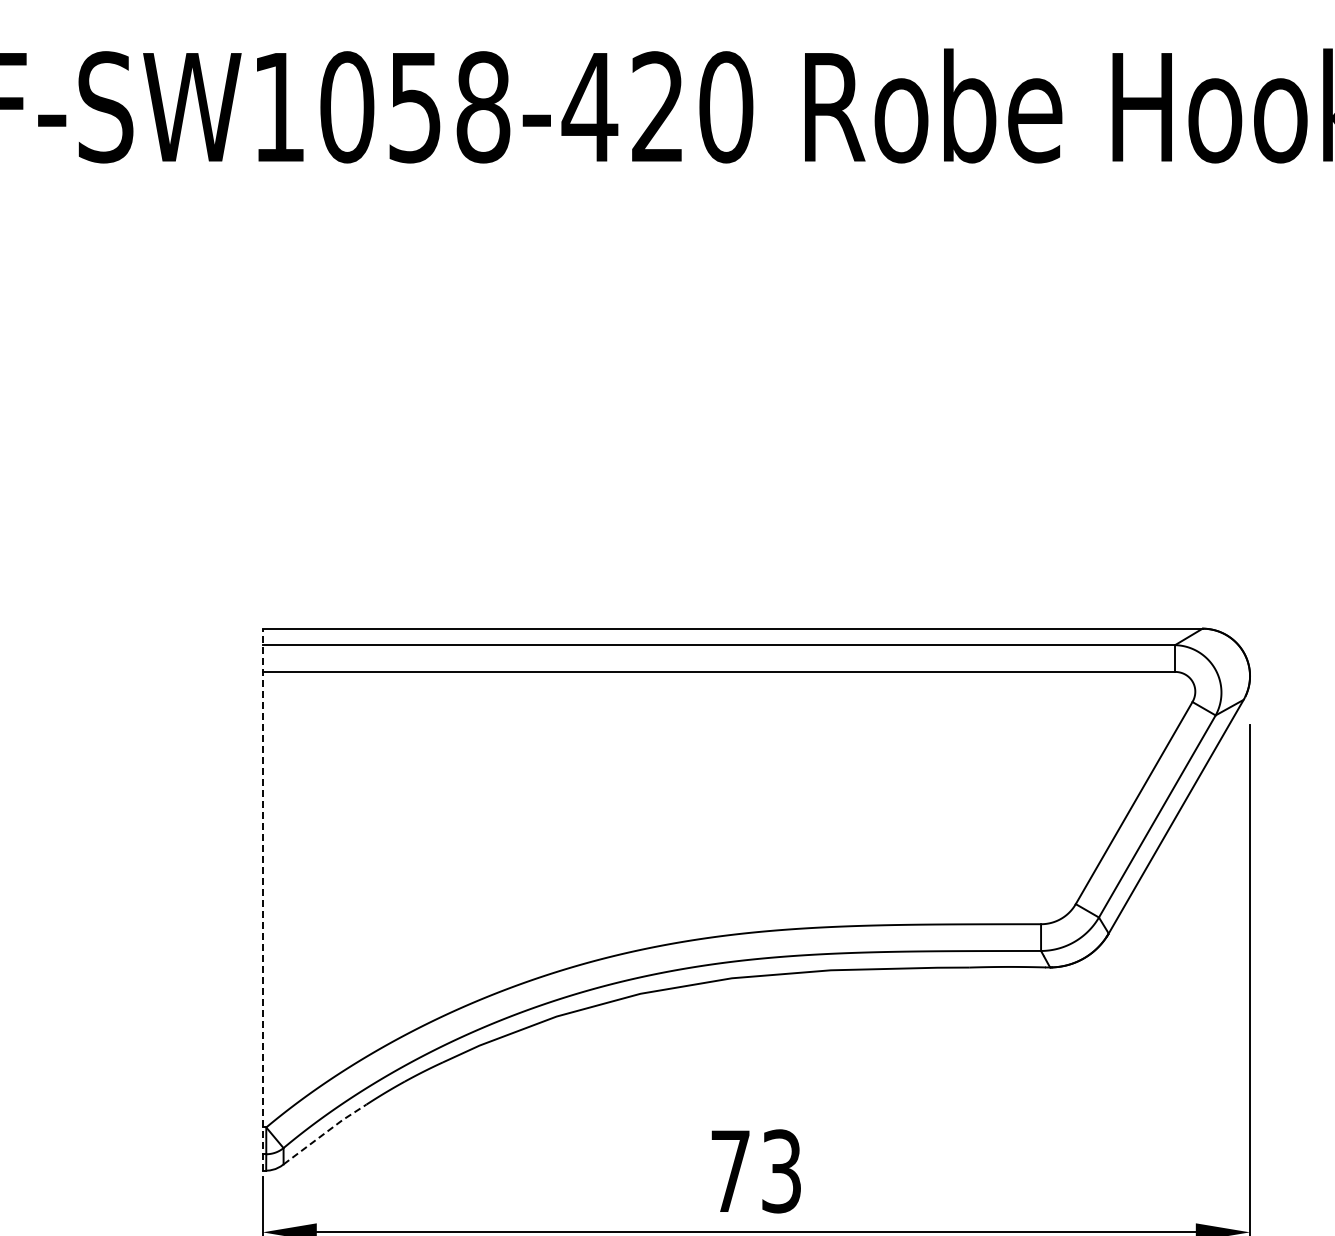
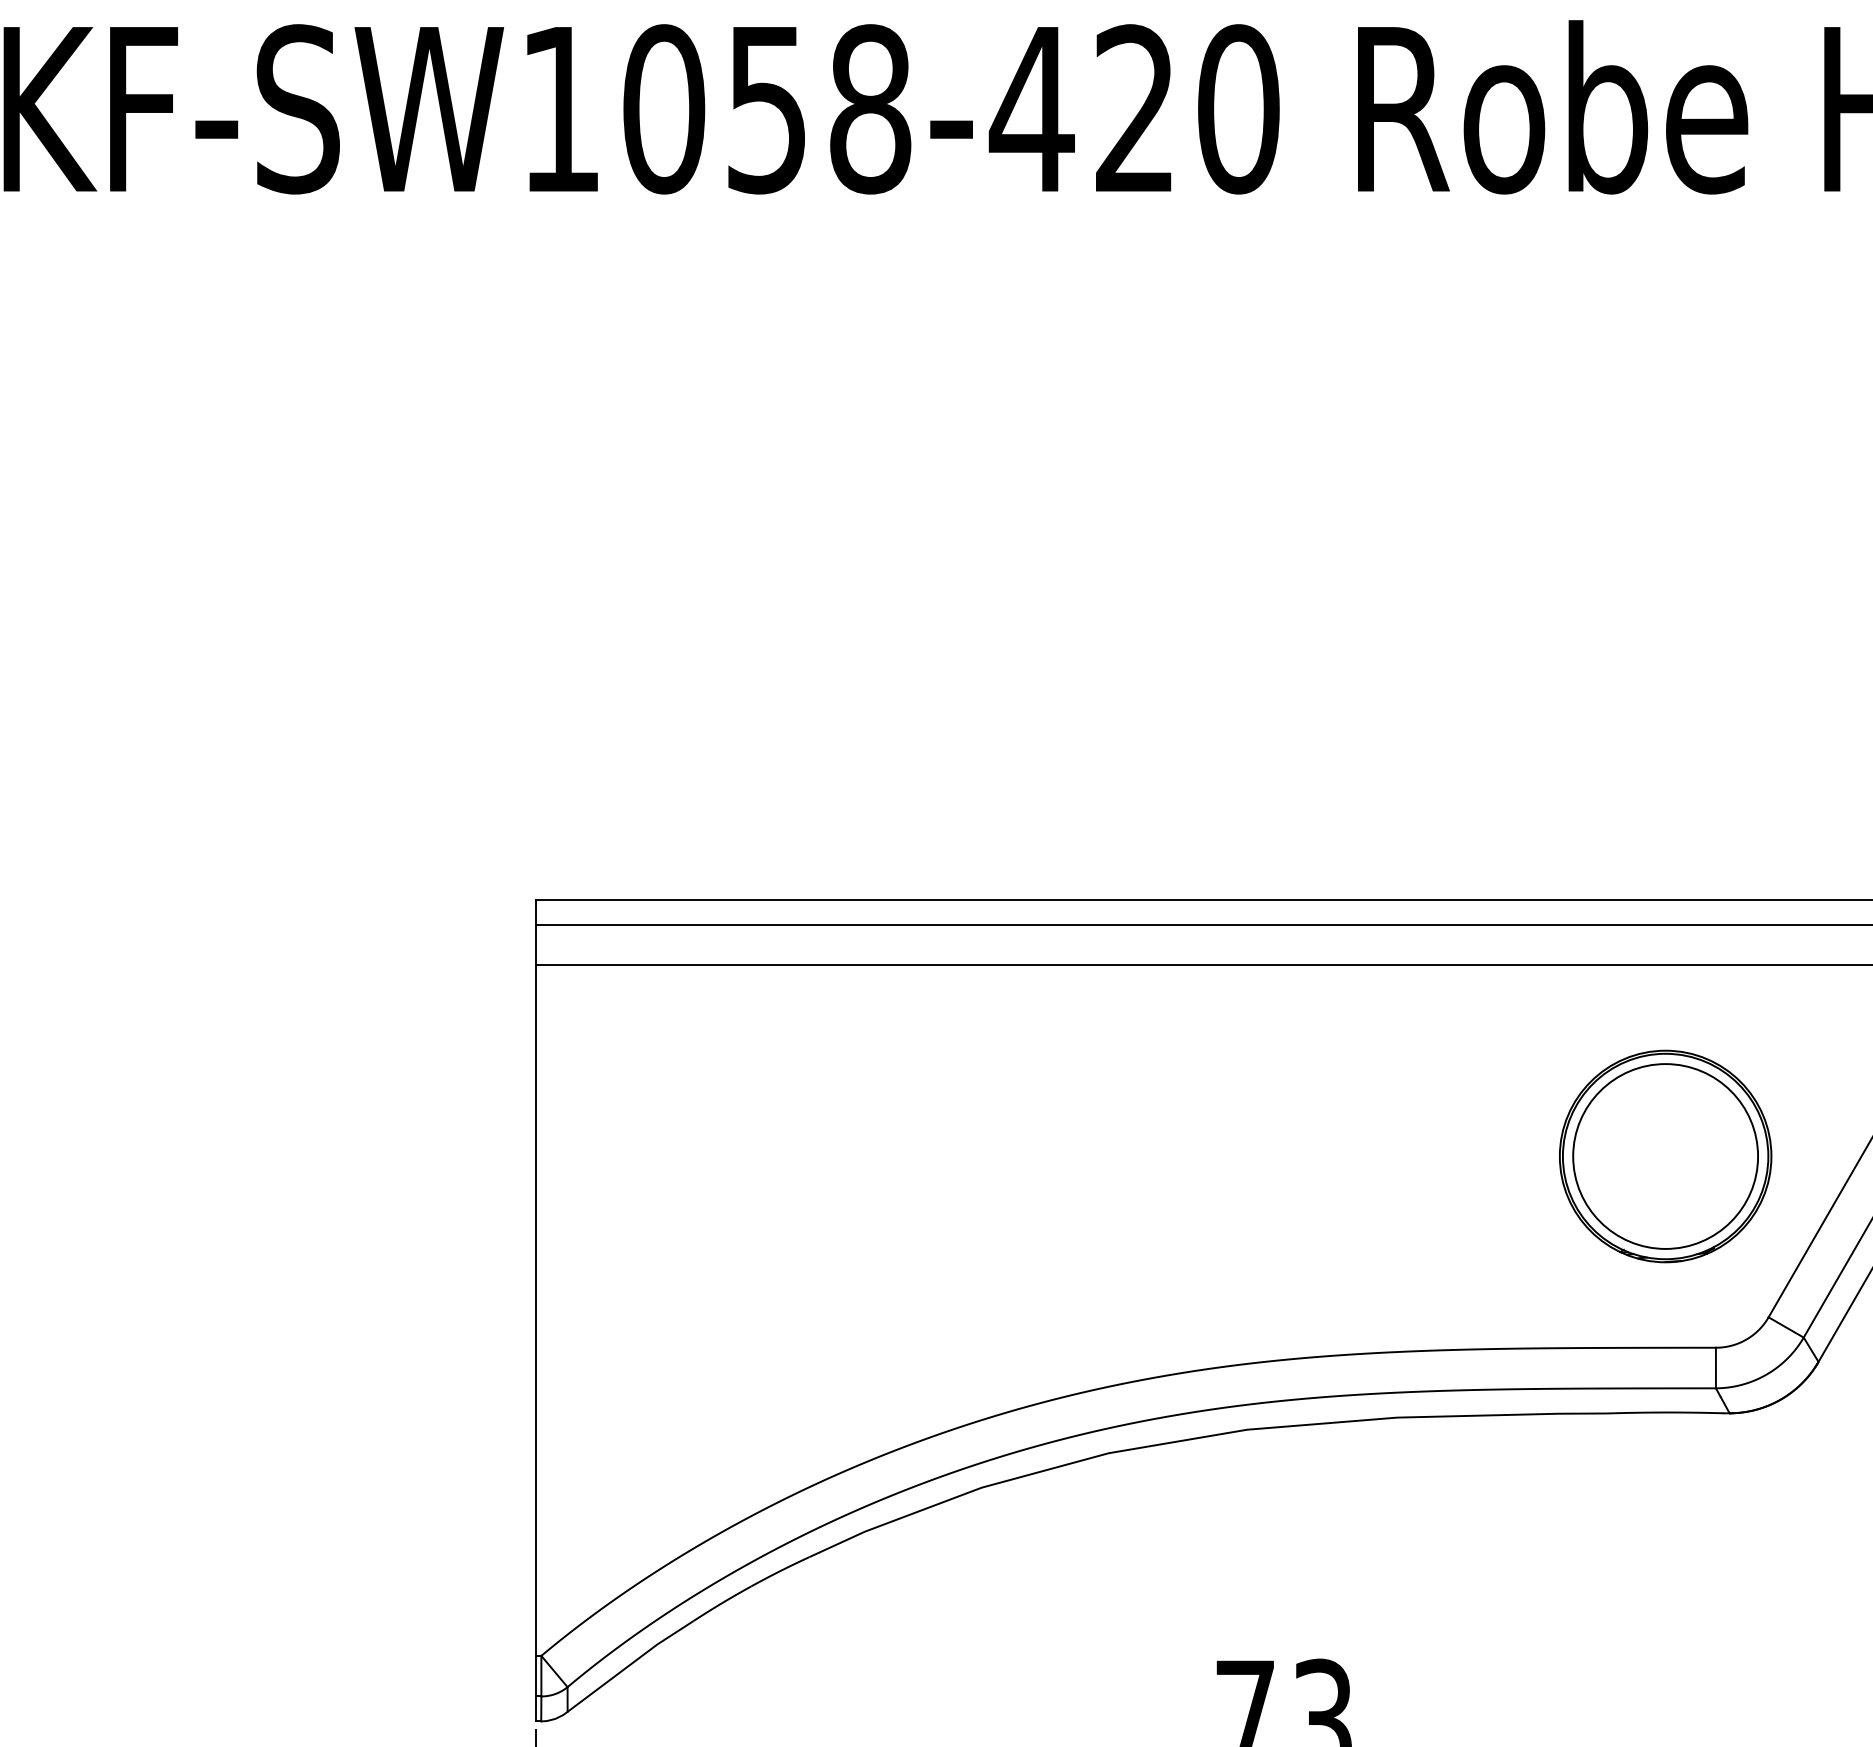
part: (1007, 797) -> (1665, 1155), added
line: (262, 899) -> (535, 1310), dashed -> solid
line: (325, 1133) -> (631, 1665), dashed -> solid

